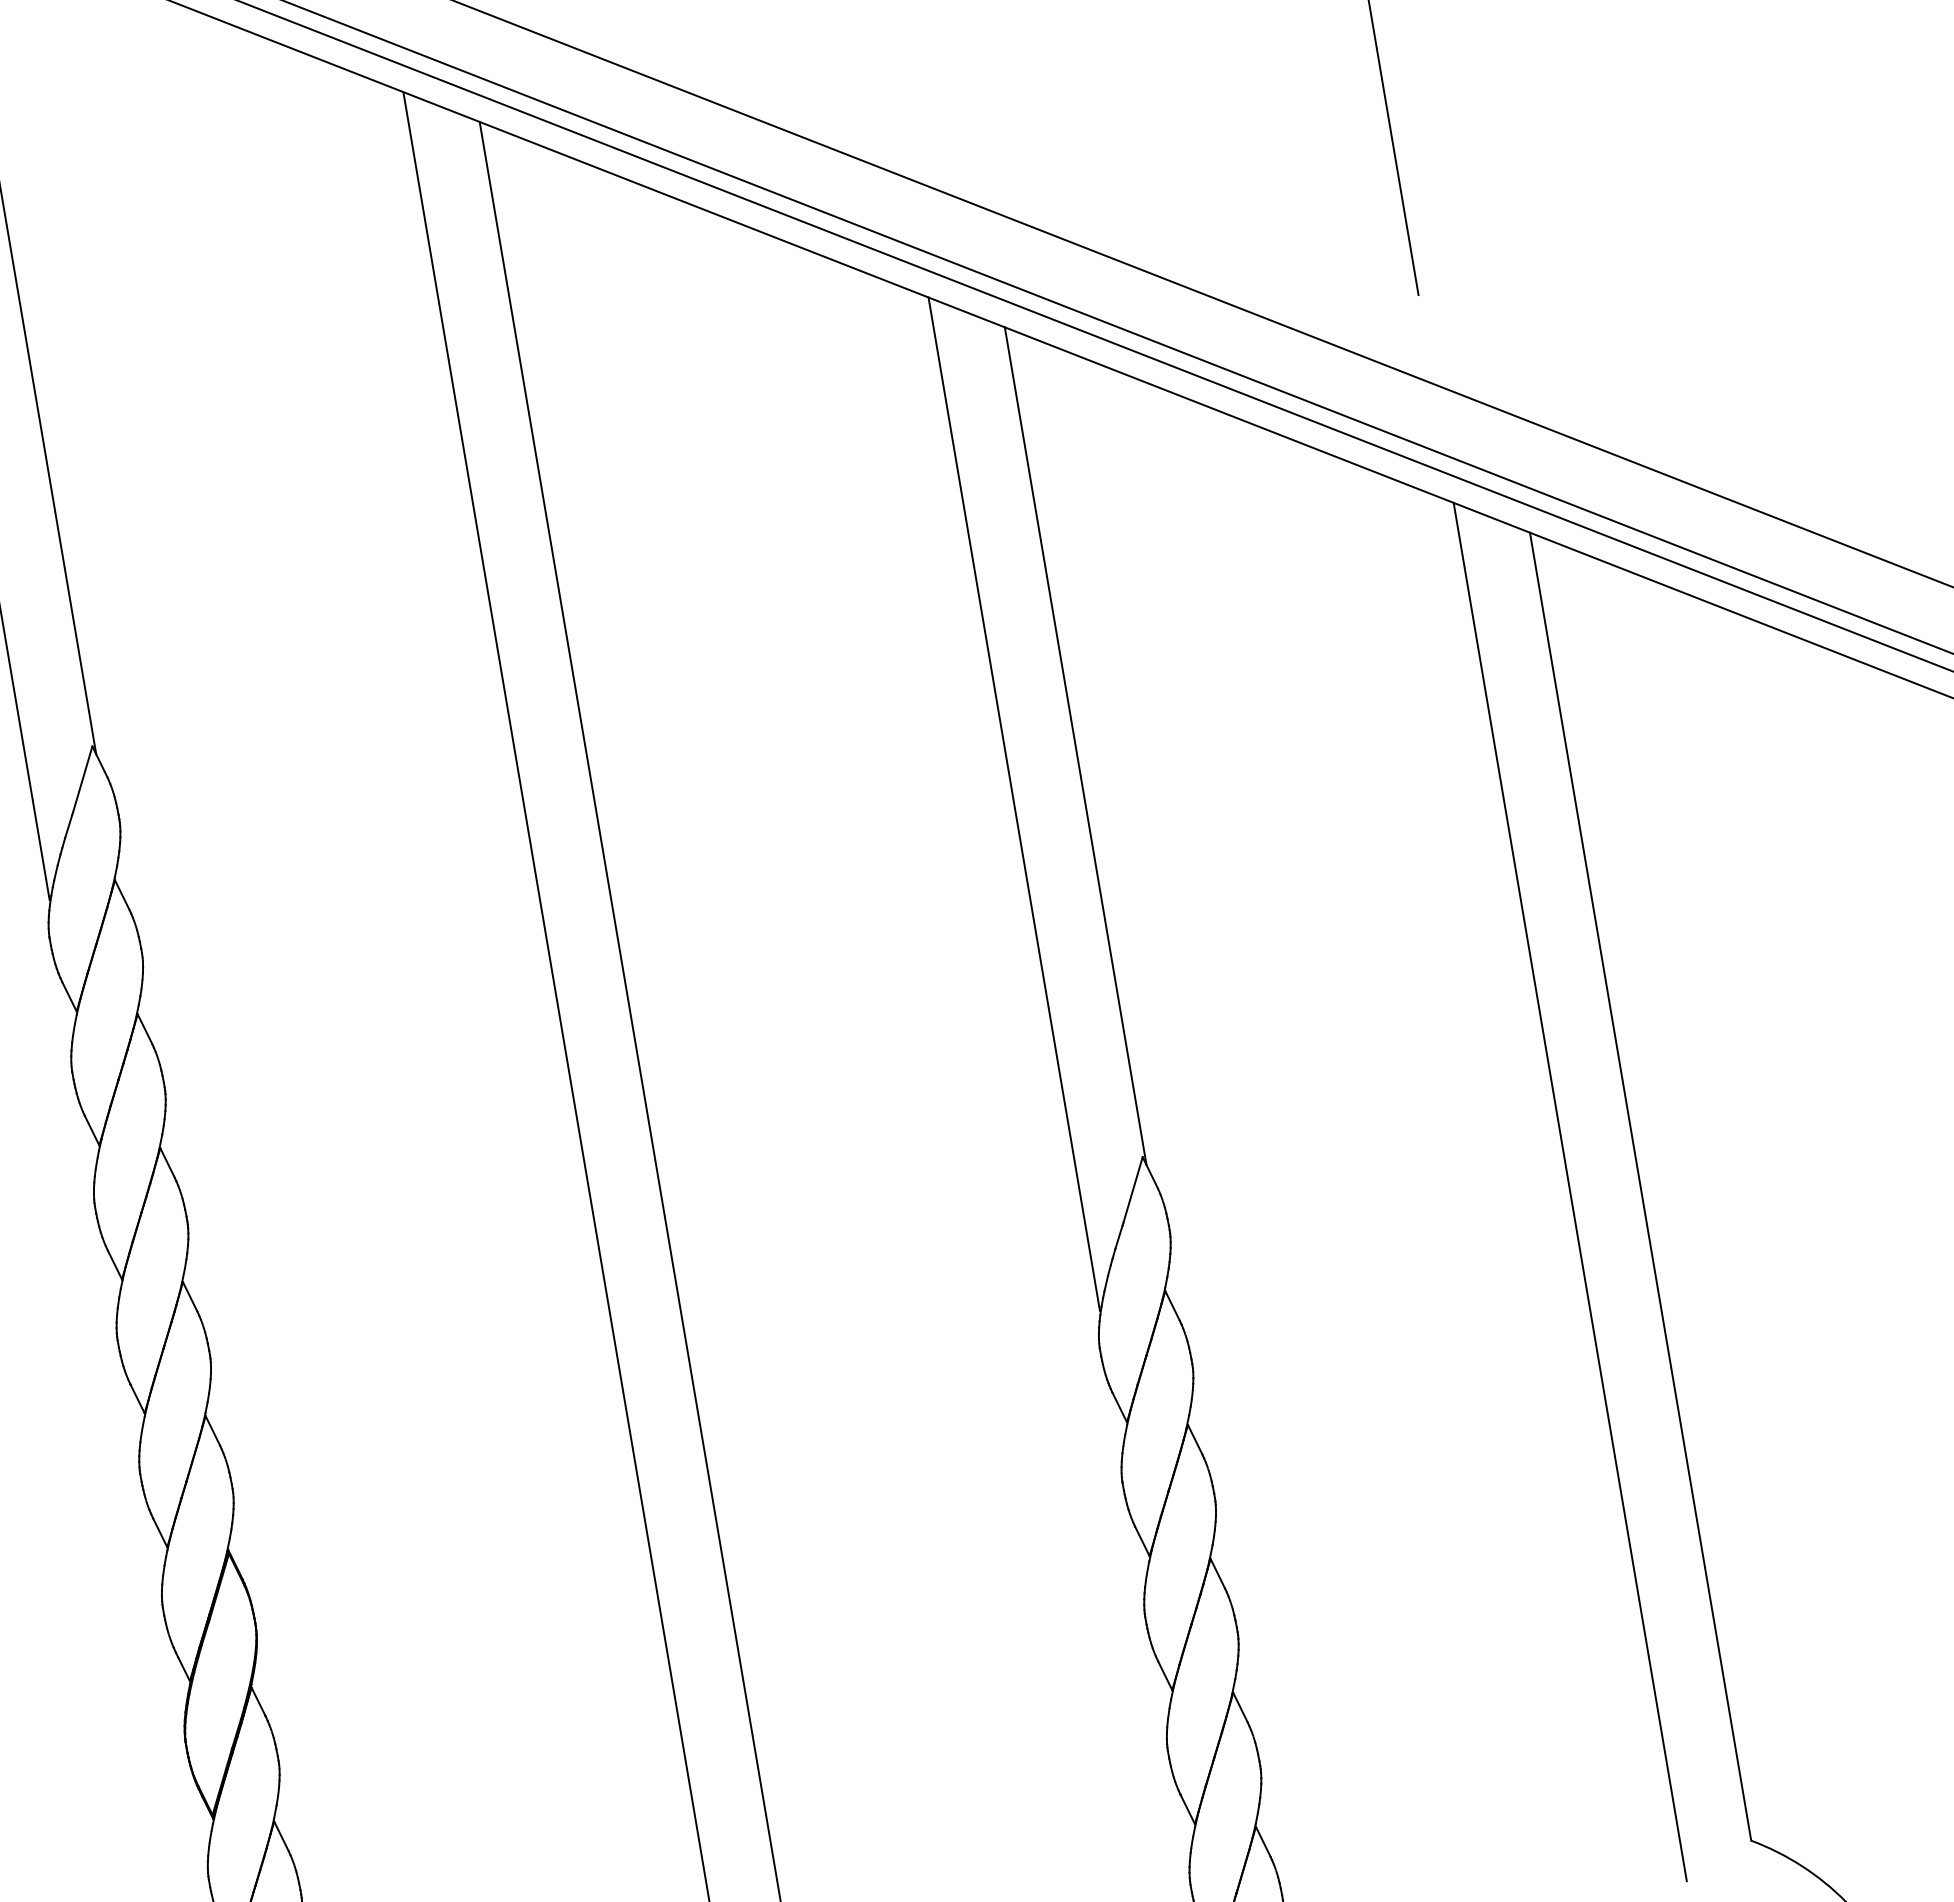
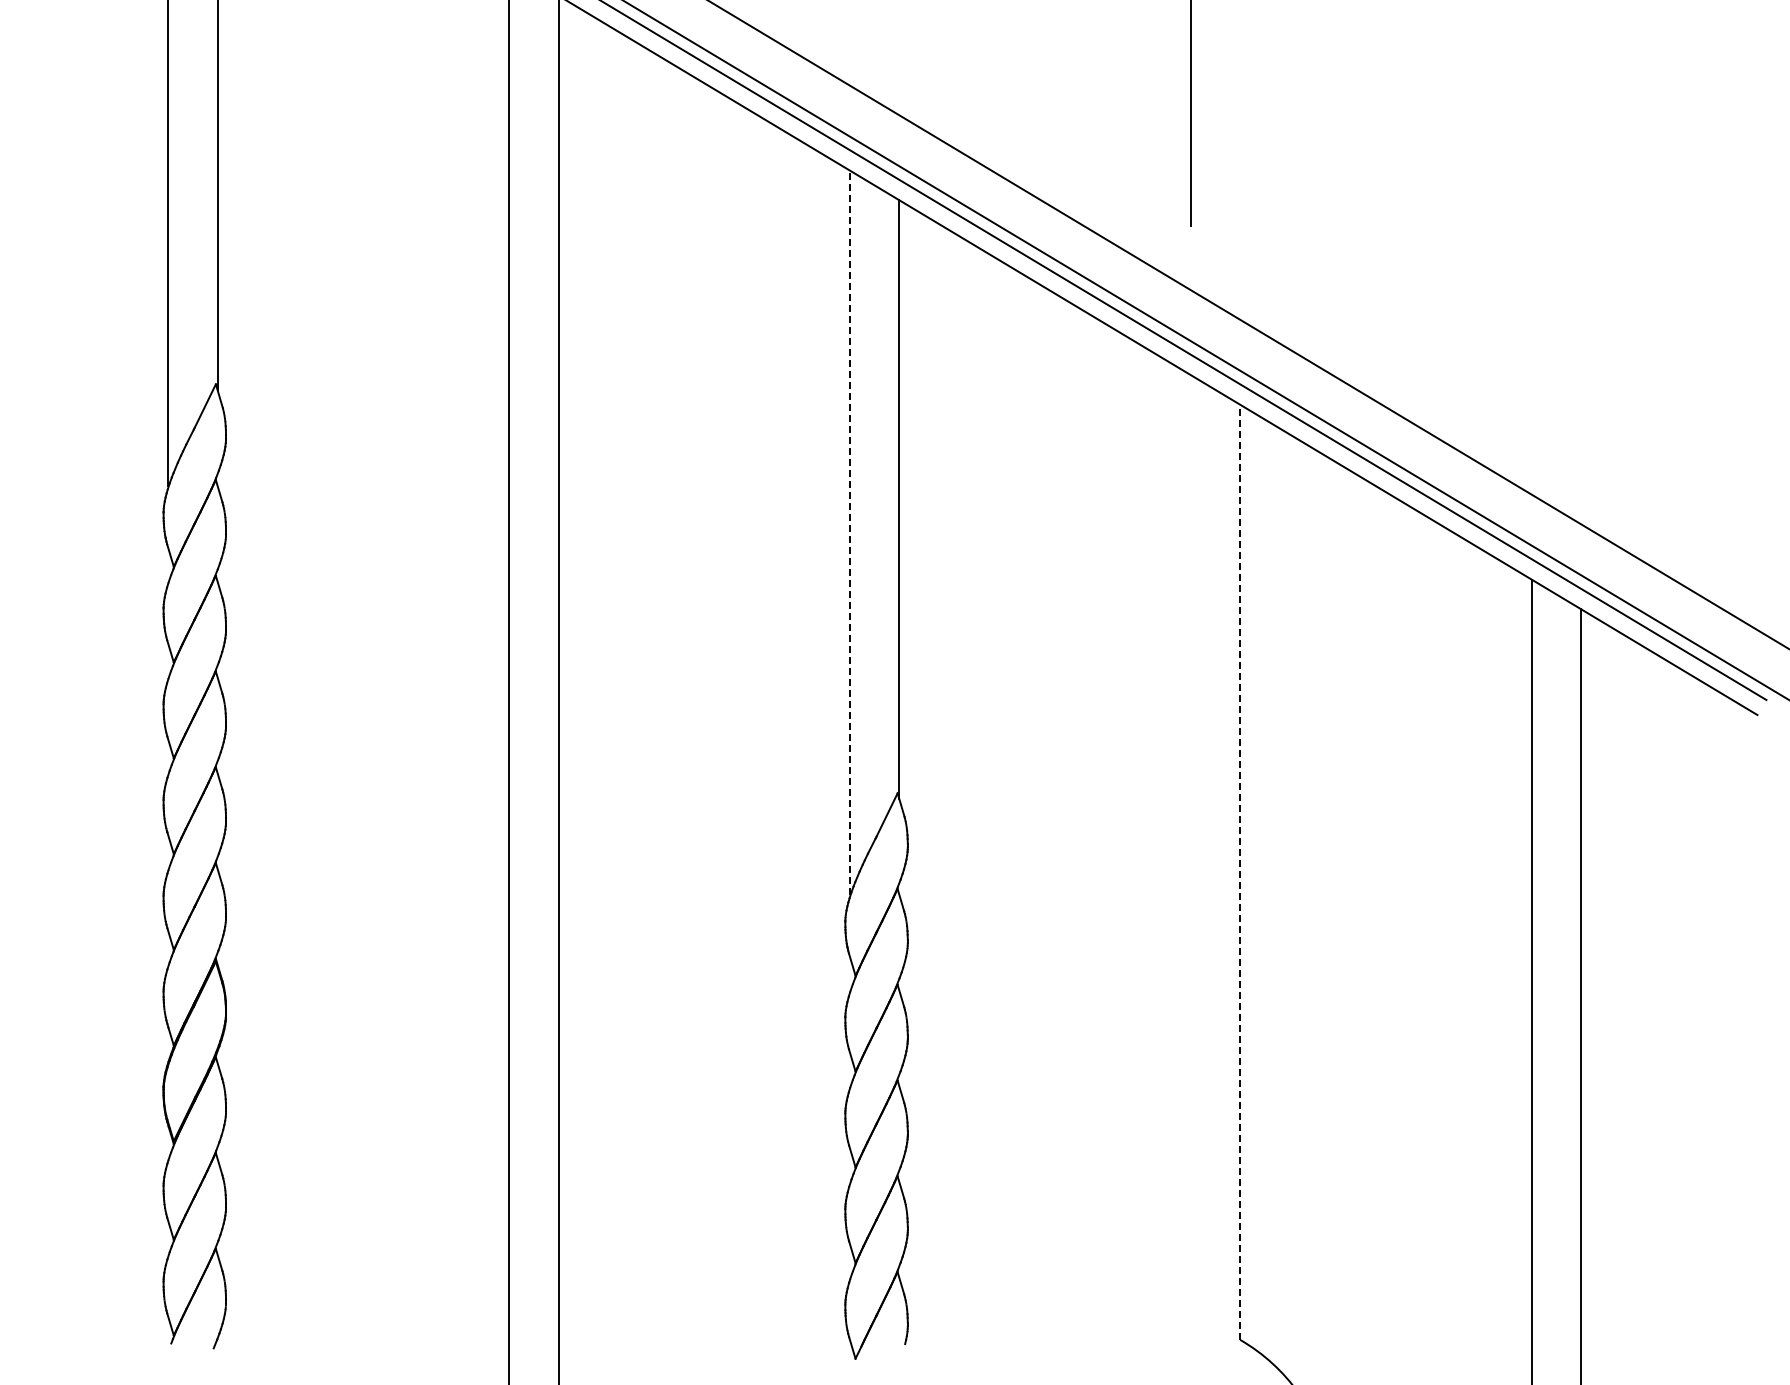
line: (1013, 803) -> (849, 532), solid -> dashed
line: (1640, 1186) -> (1240, 872), solid -> dashed
line: (1569, 1191) -> (1190, 867), removed

